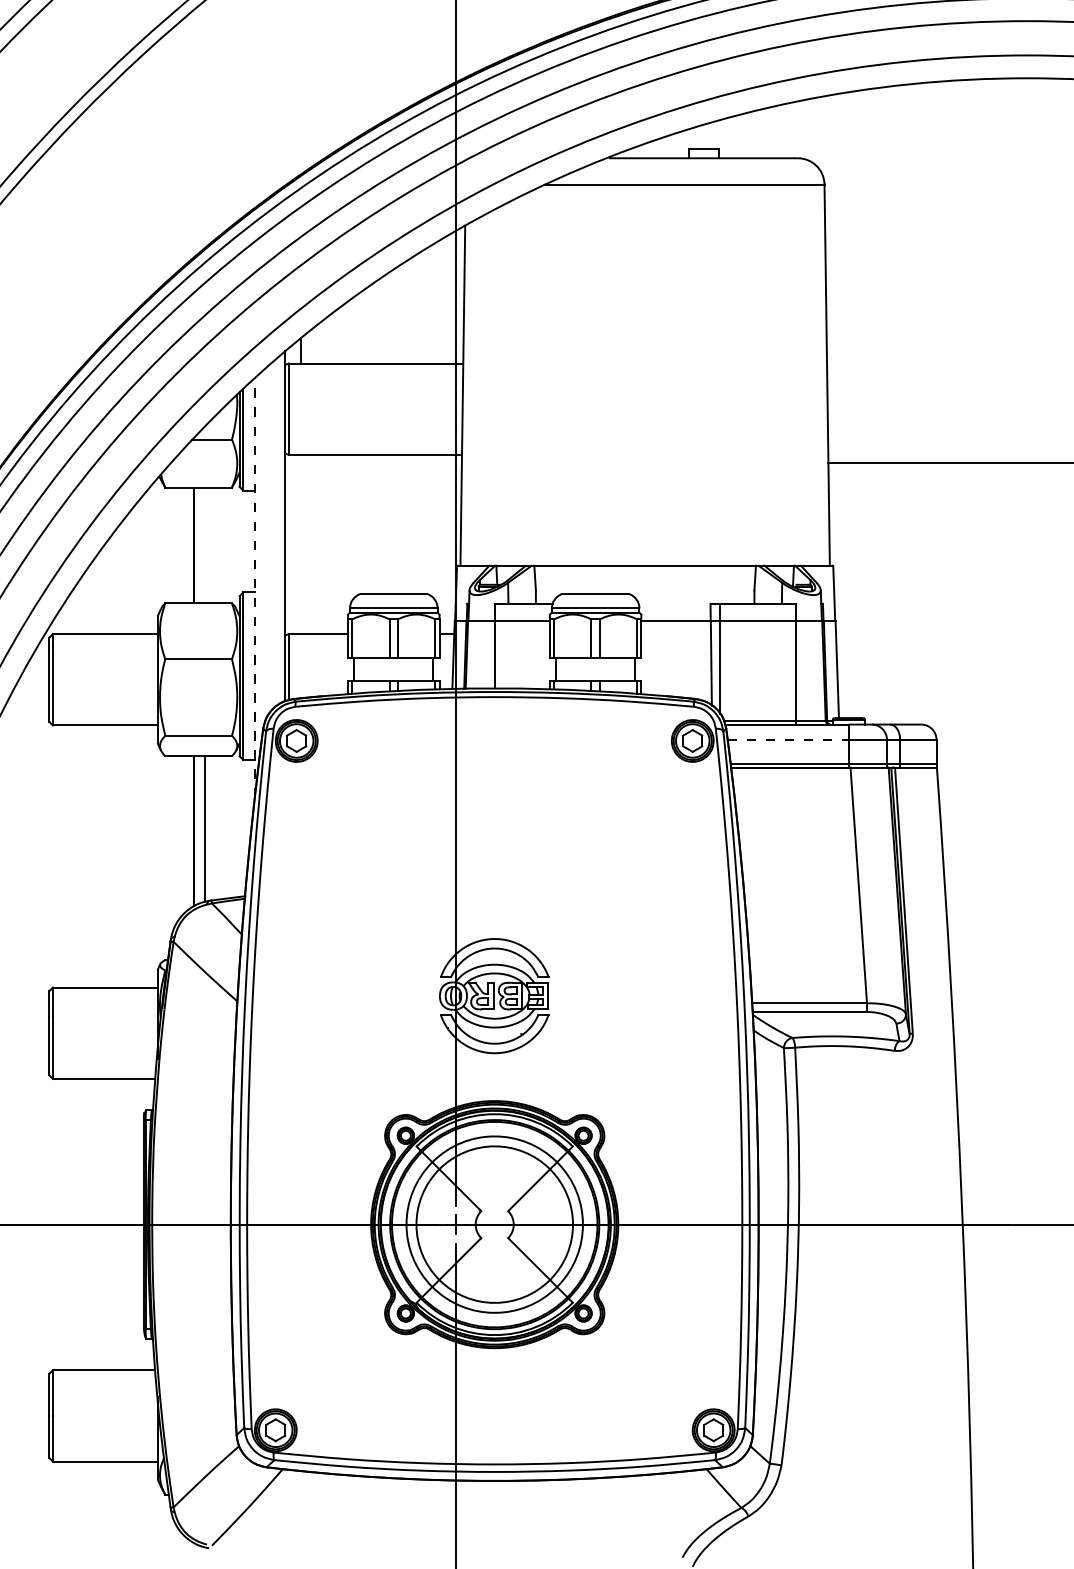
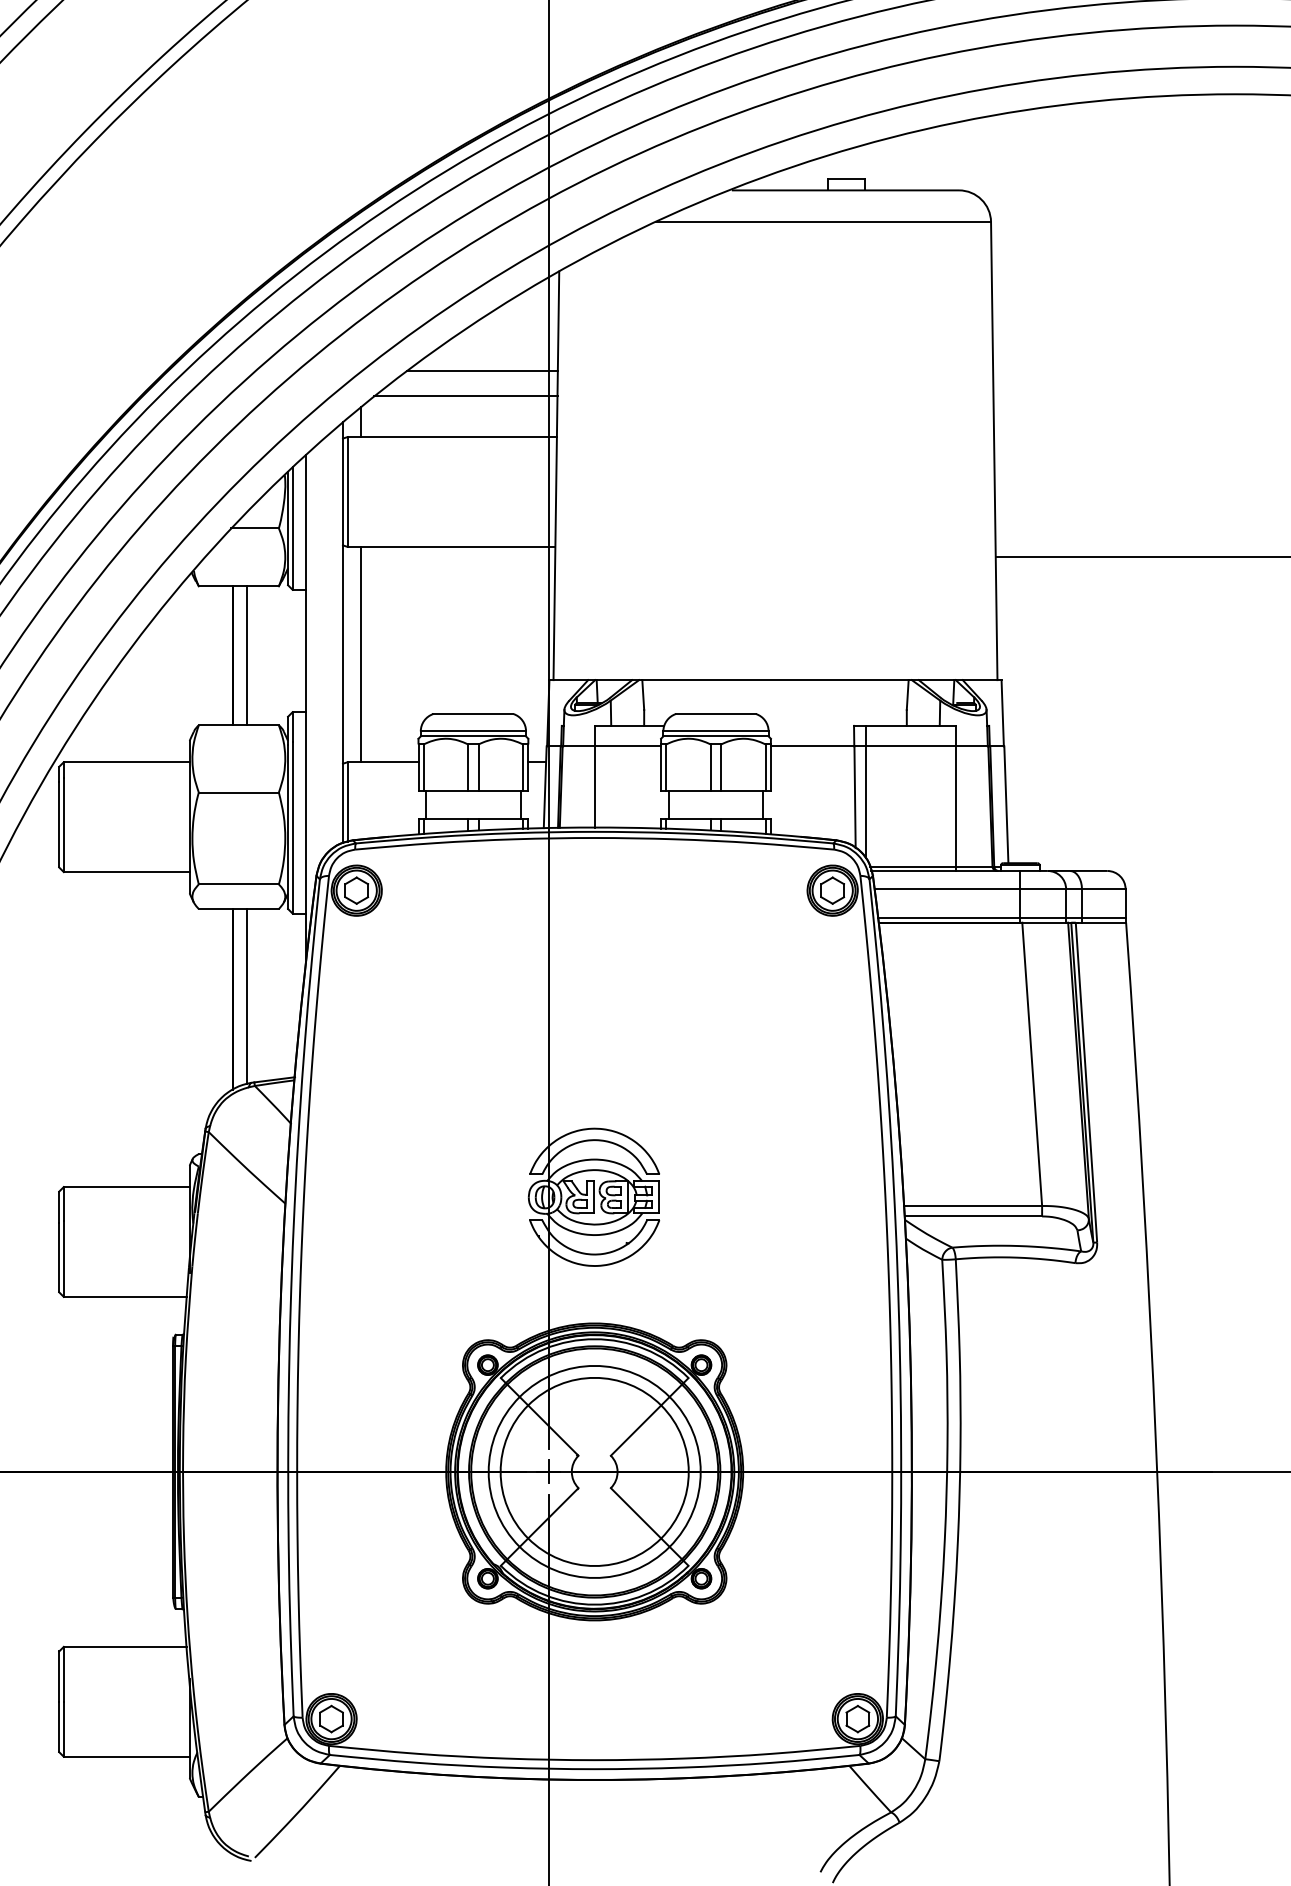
line: (401, 308) -> (482, 370), added
line: (387, 329) -> (465, 396), added
line: (300, 544) -> (361, 654), added
line: (205, 545) -> (247, 655), added
line: (254, 587) -> (305, 706), dashed -> solid
line: (788, 739) -> (947, 888), dashed -> solid

